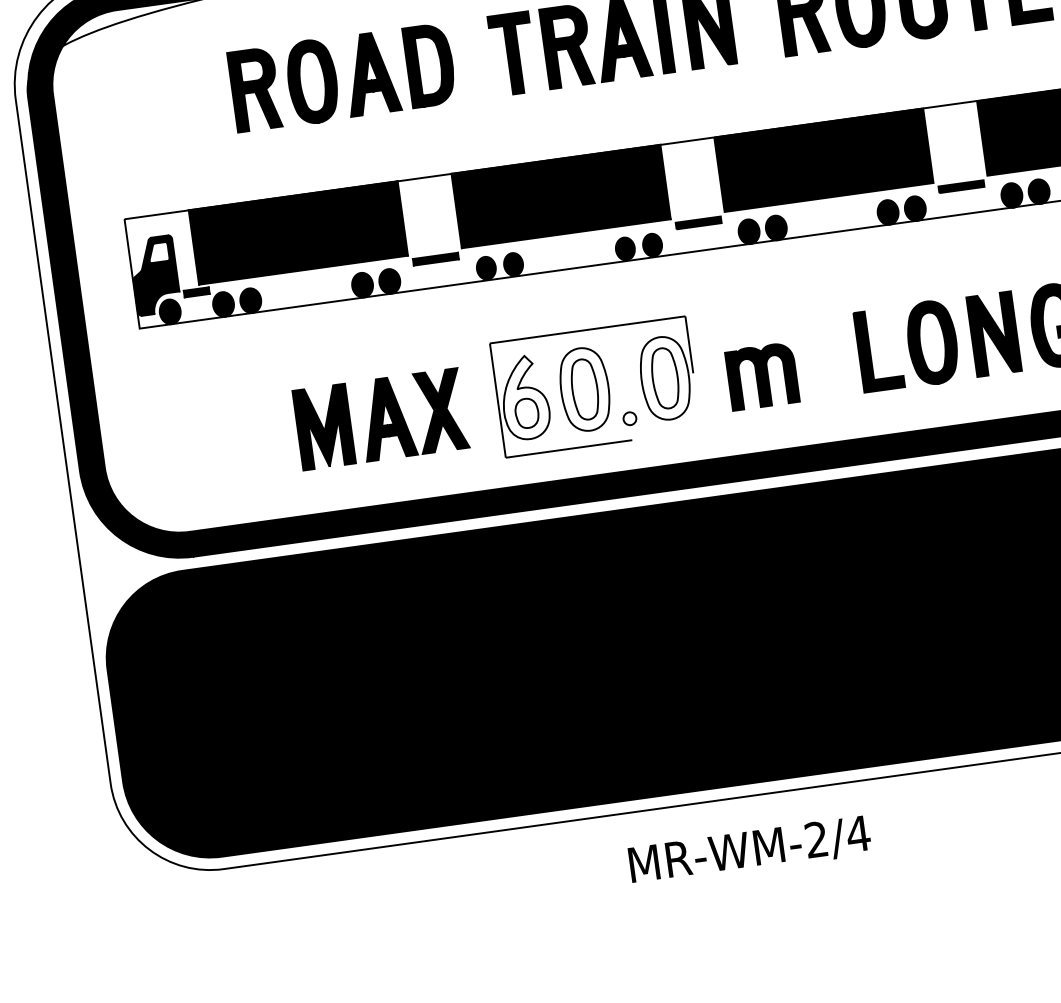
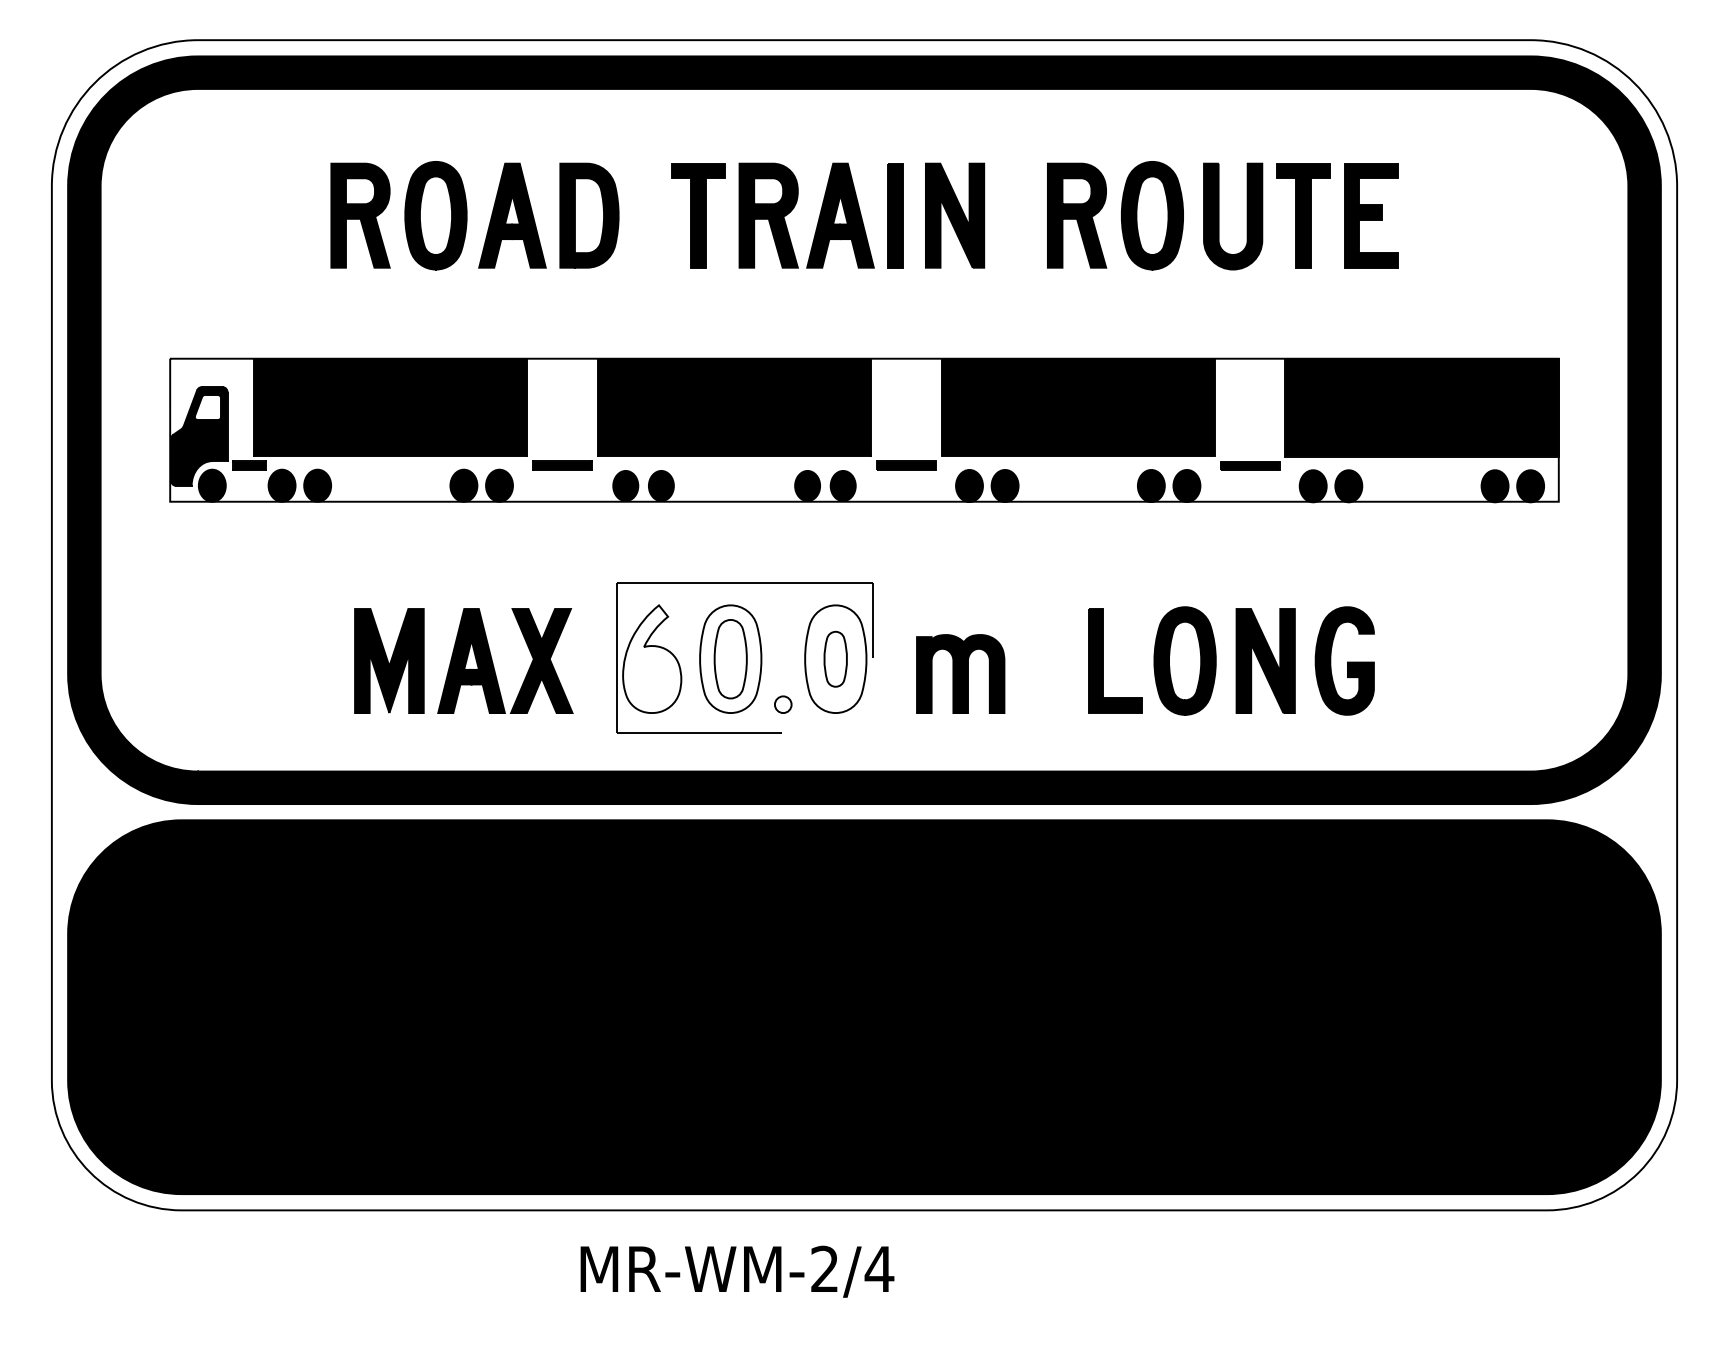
part: (665, 378) -> (835, 659), size x0.7
part: (526, 413) -> (651, 679), removed
text: (750, 850) -> (737, 1271), moved

